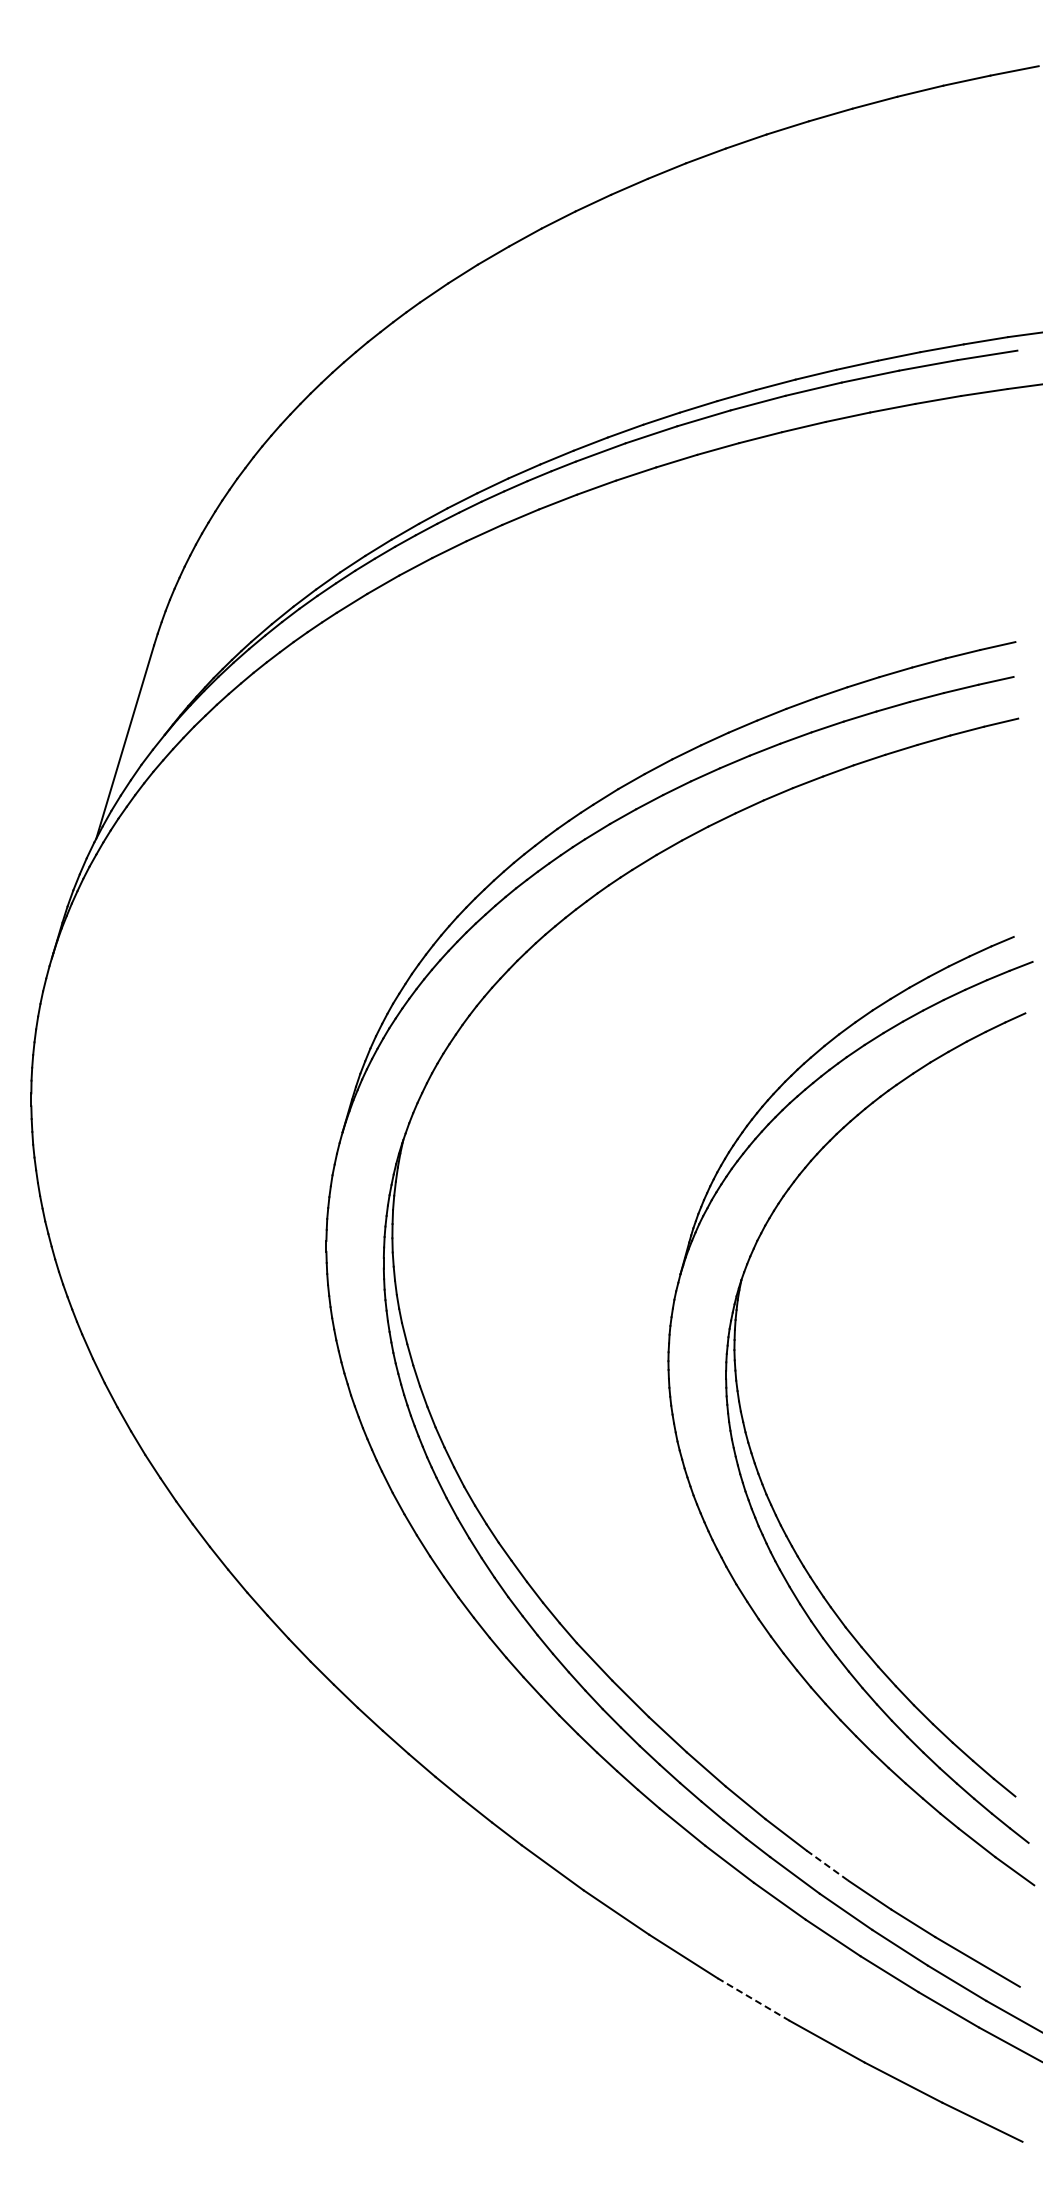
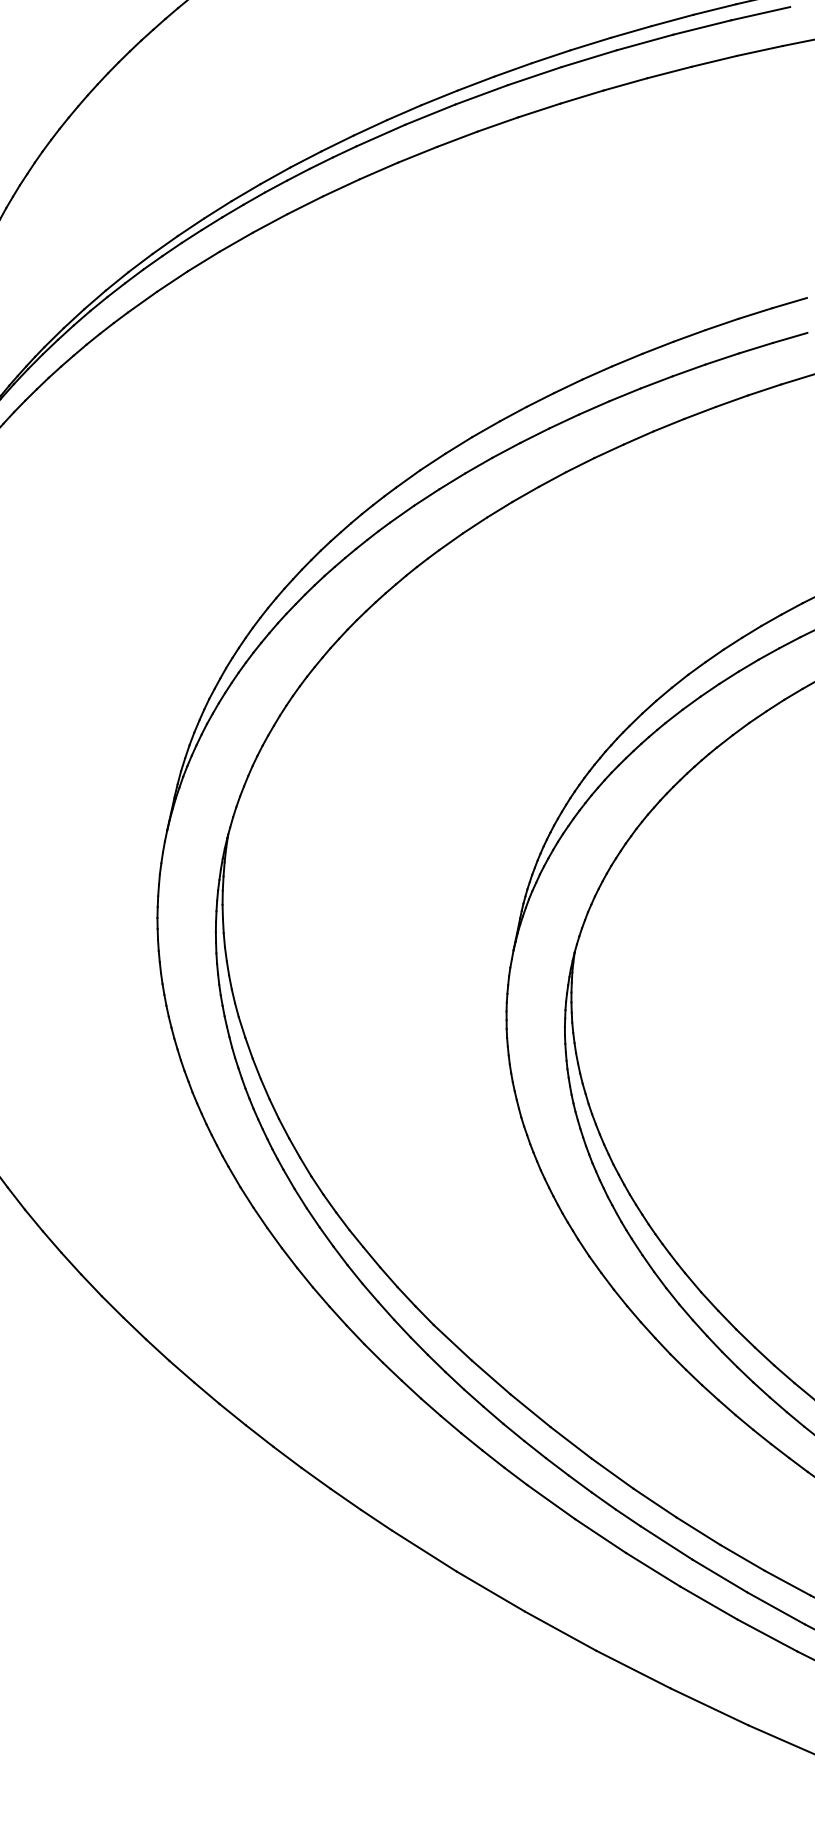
line: (827, 1865) -> (698, 1530), dashed -> solid
line: (753, 1999) -> (633, 1669), dashed -> solid

